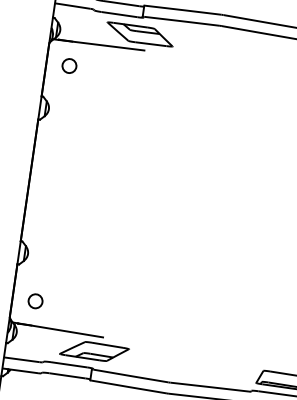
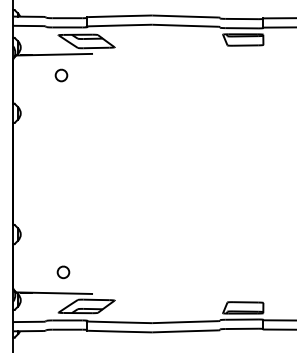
part: (69, 66) -> (61, 75), moved
part: (35, 301) -> (63, 272), moved

